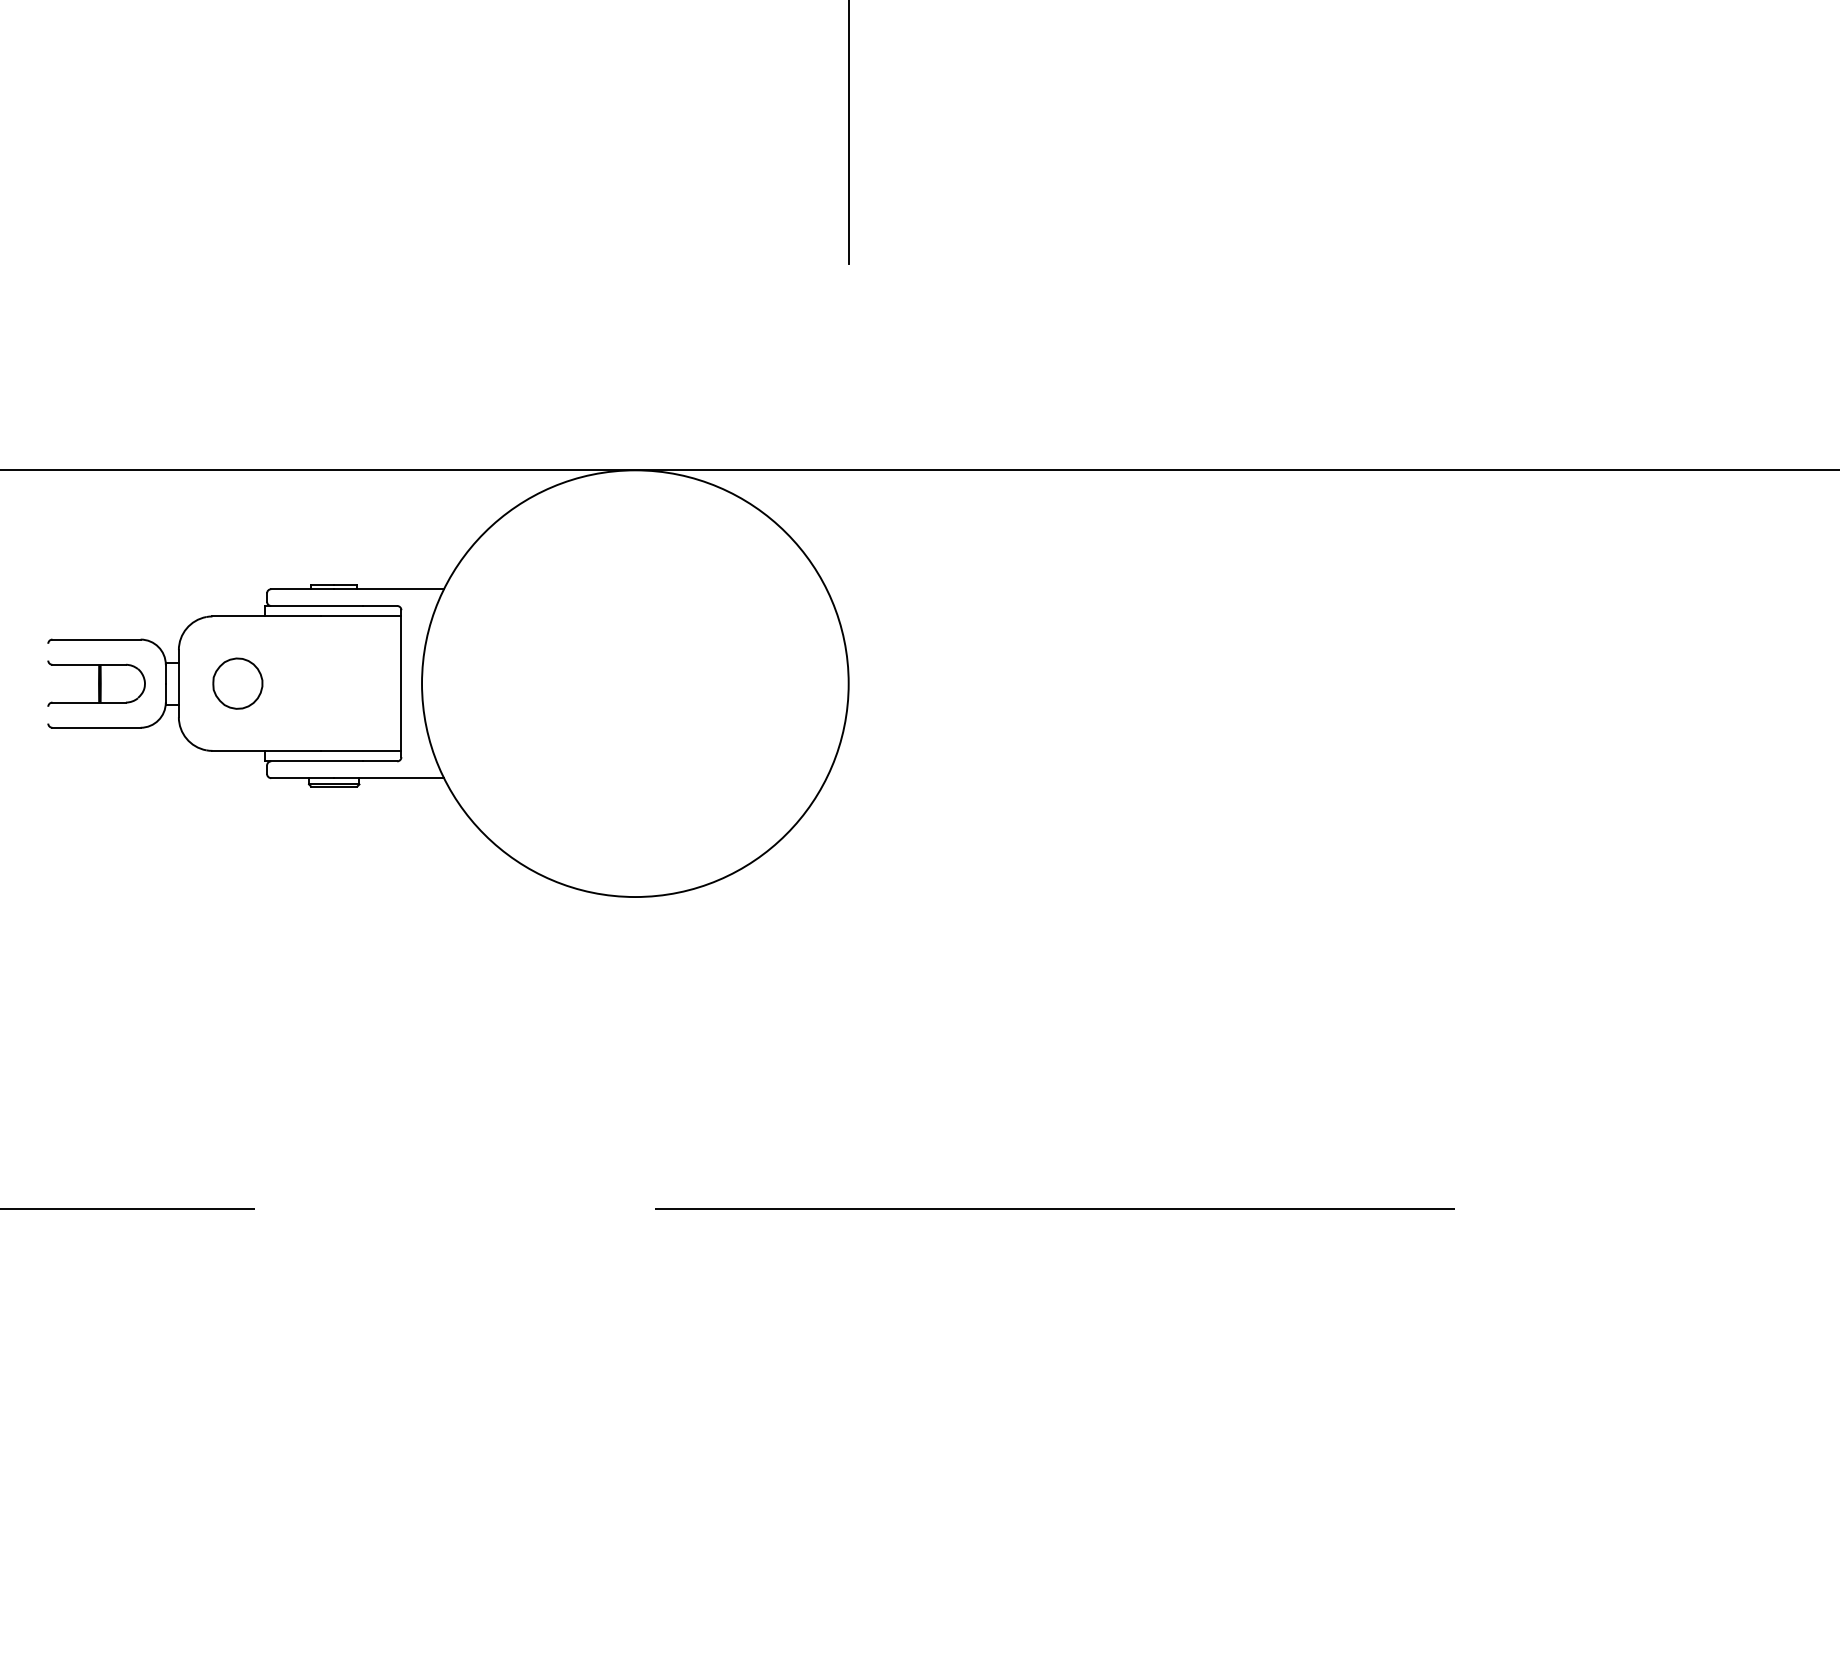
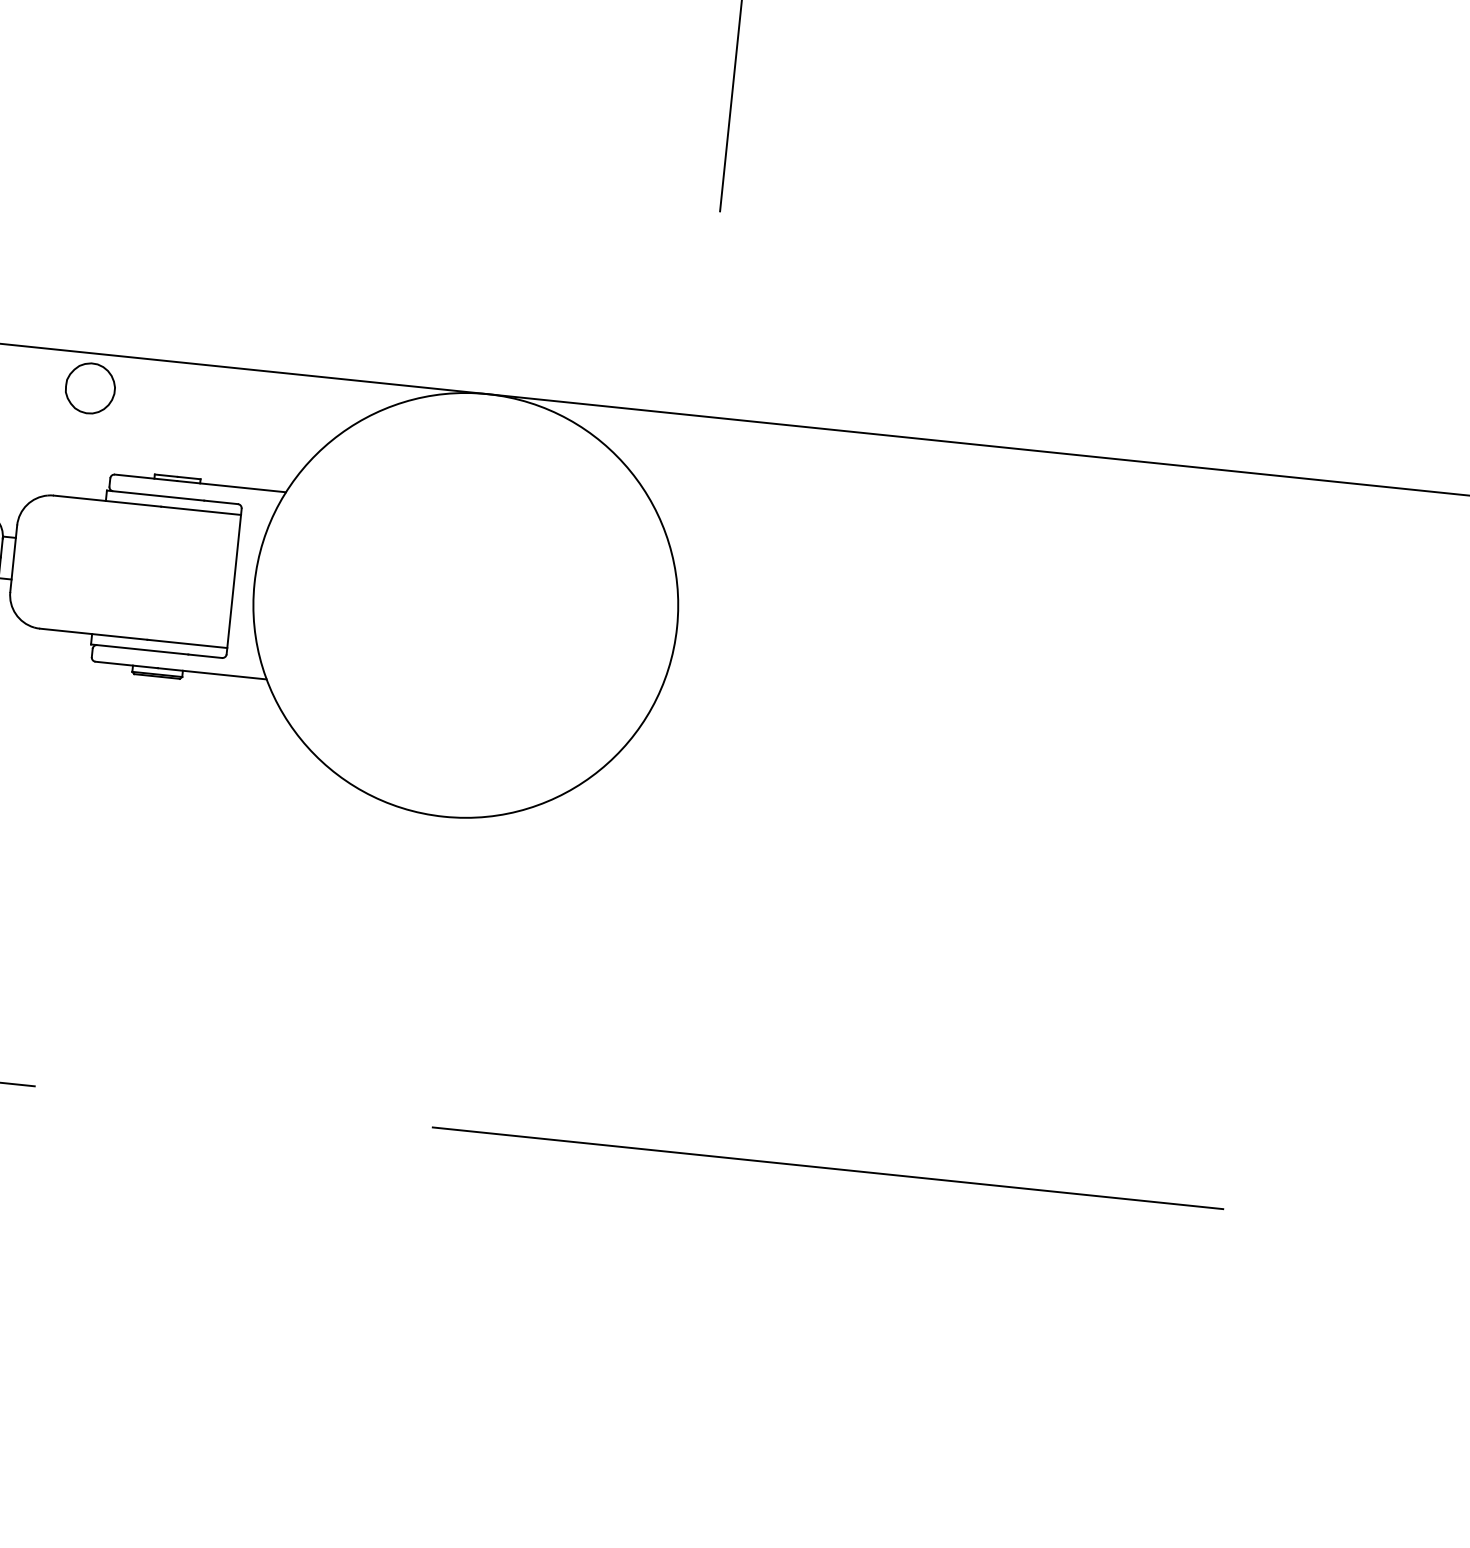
part: (237, 683) -> (90, 388), moved

